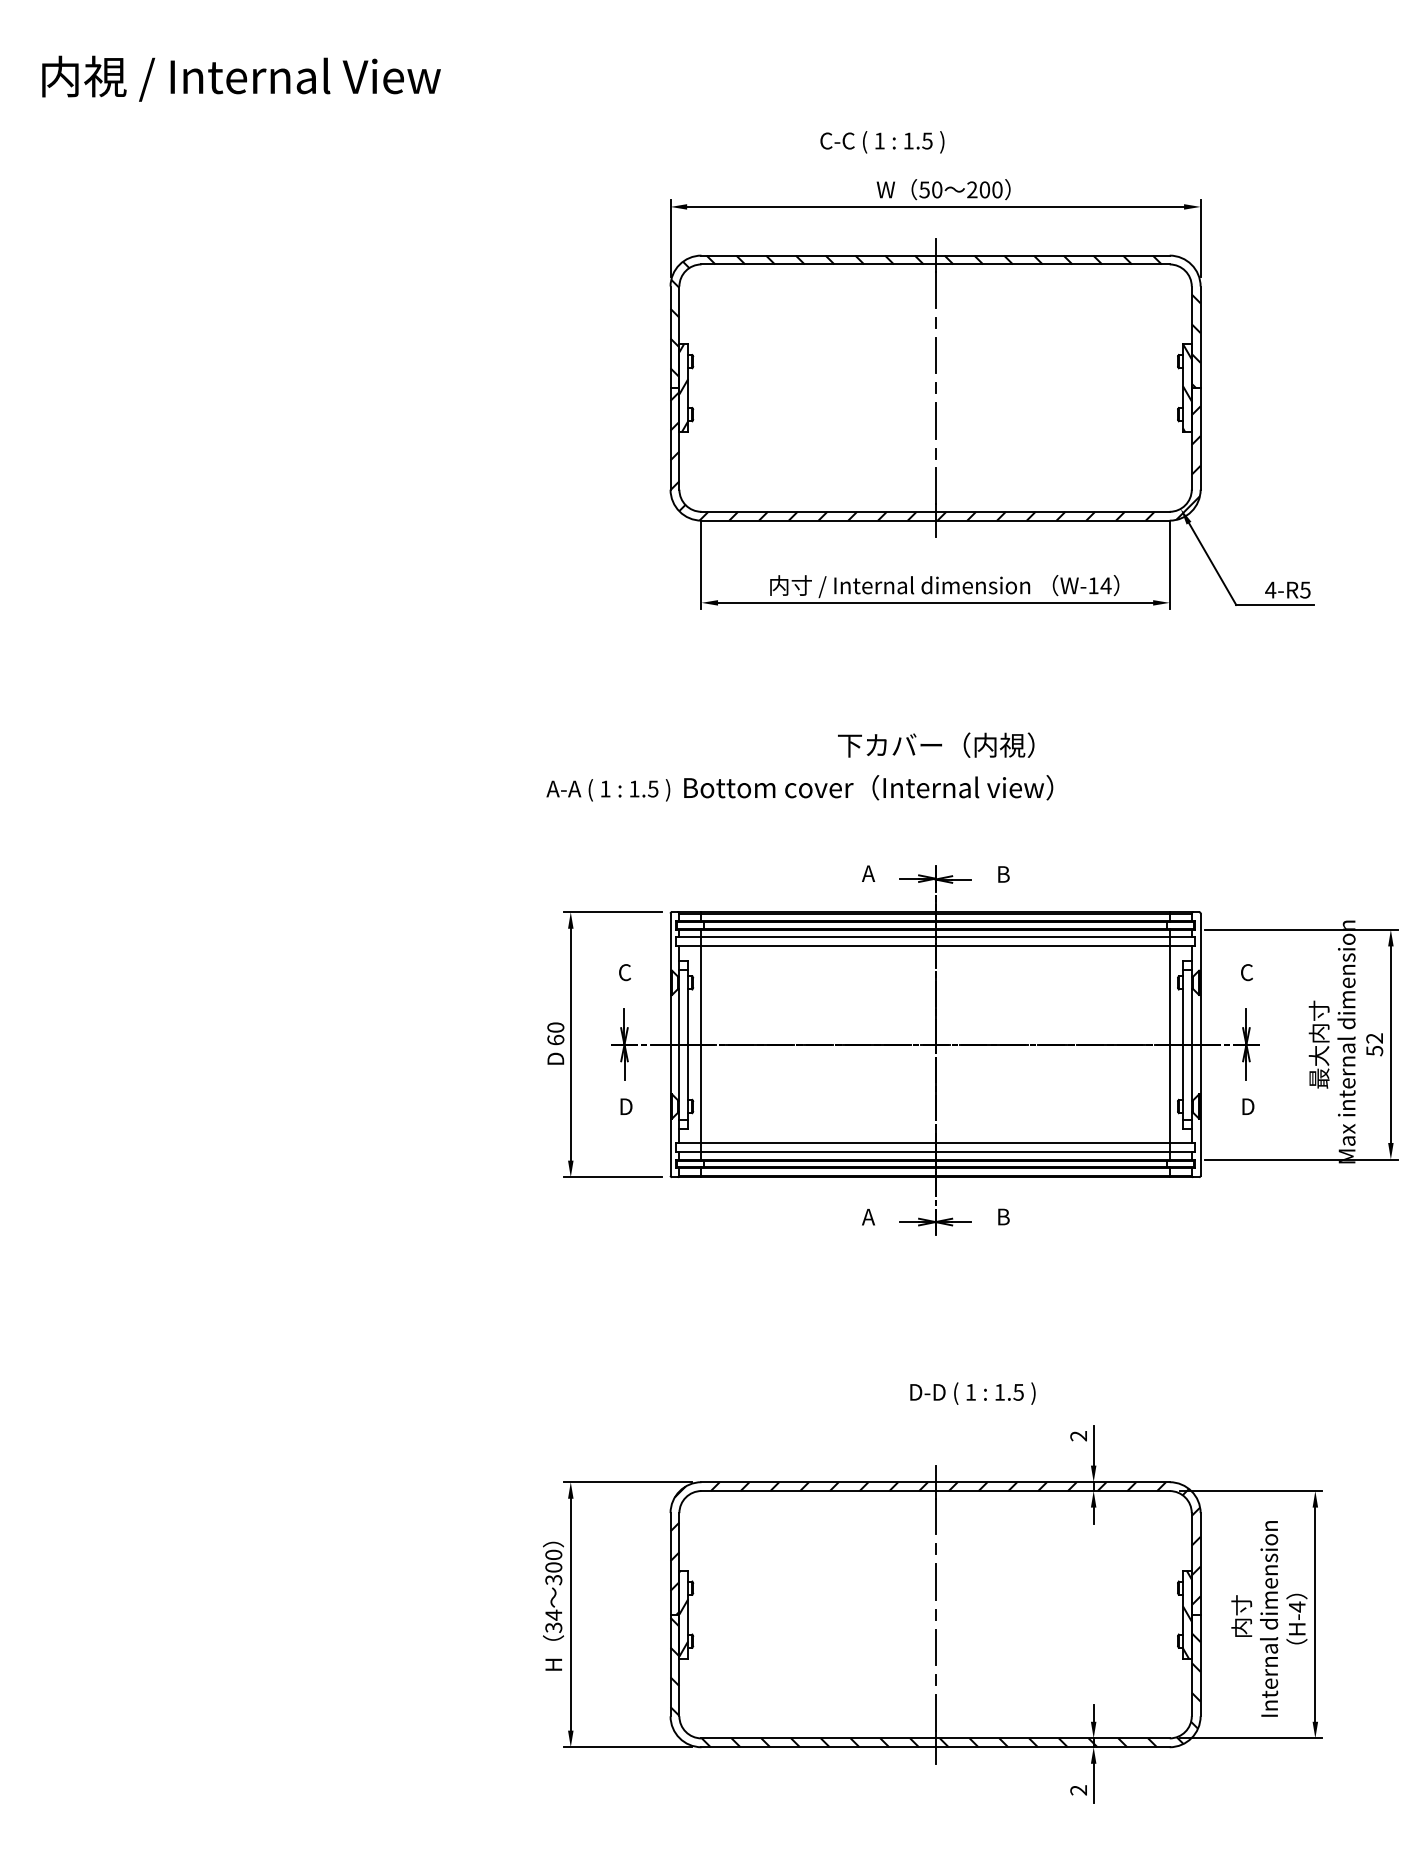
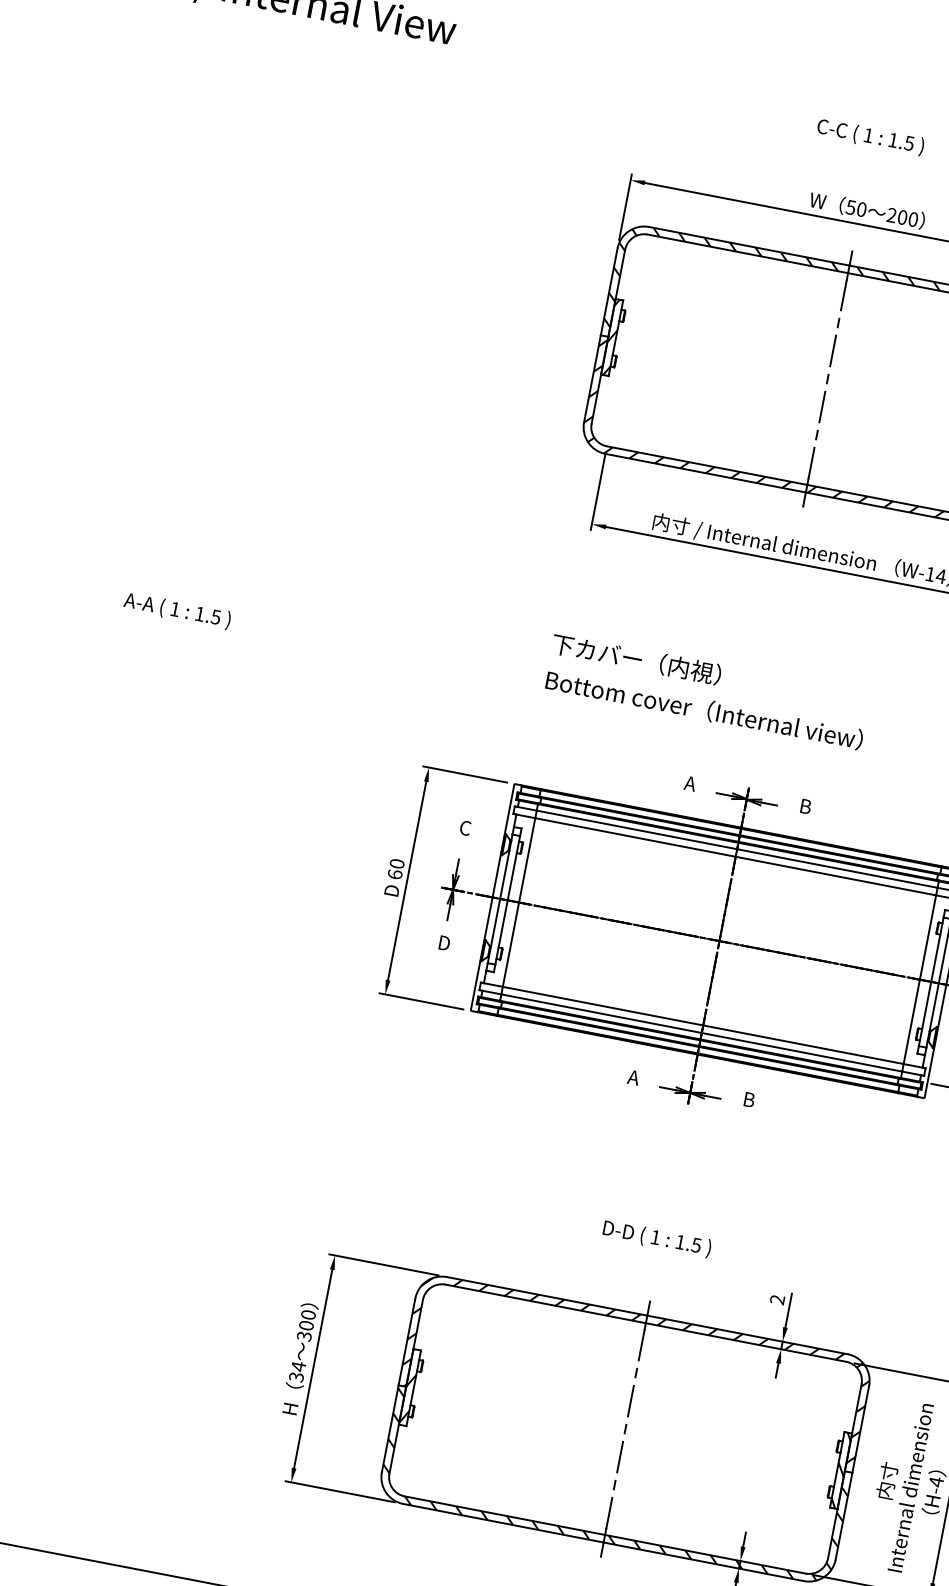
text: (882, 142) -> (870, 137), moved
text: (936, 744) -> (637, 658), moved
text: (608, 790) -> (177, 611), moved
text: (972, 1393) -> (656, 1238), moved

